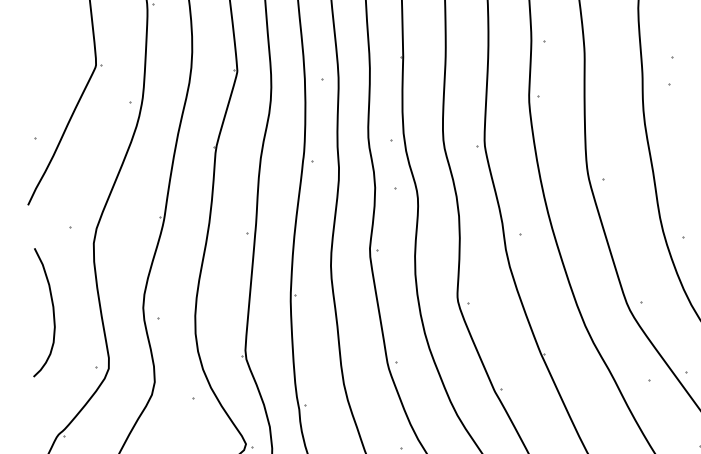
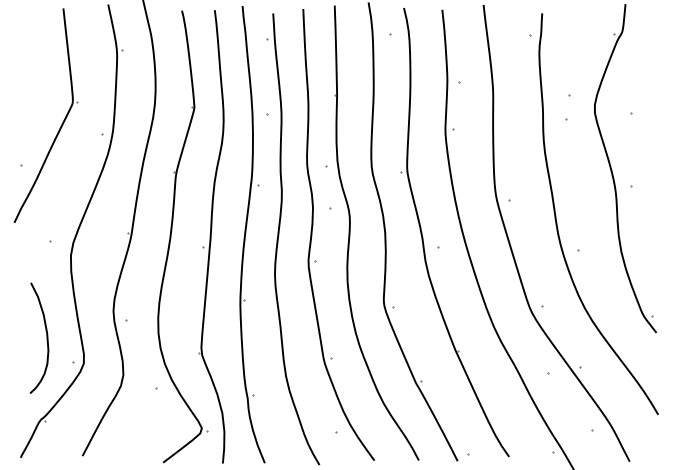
curve: (52, 311) -> (46, 337), moved

